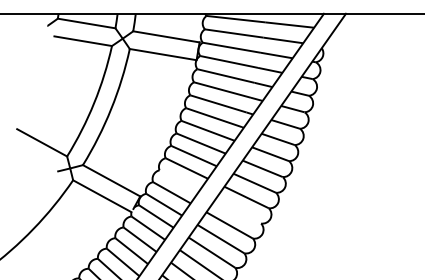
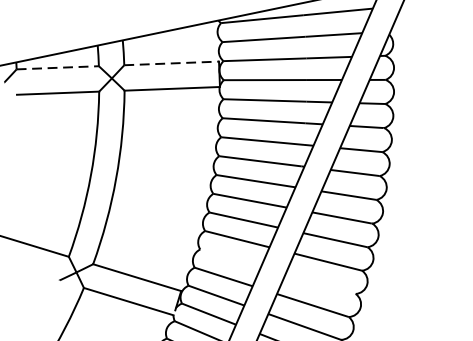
line: (87, 23) -> (58, 67), solid -> dashed
line: (166, 36) -> (171, 62), solid -> dashed

